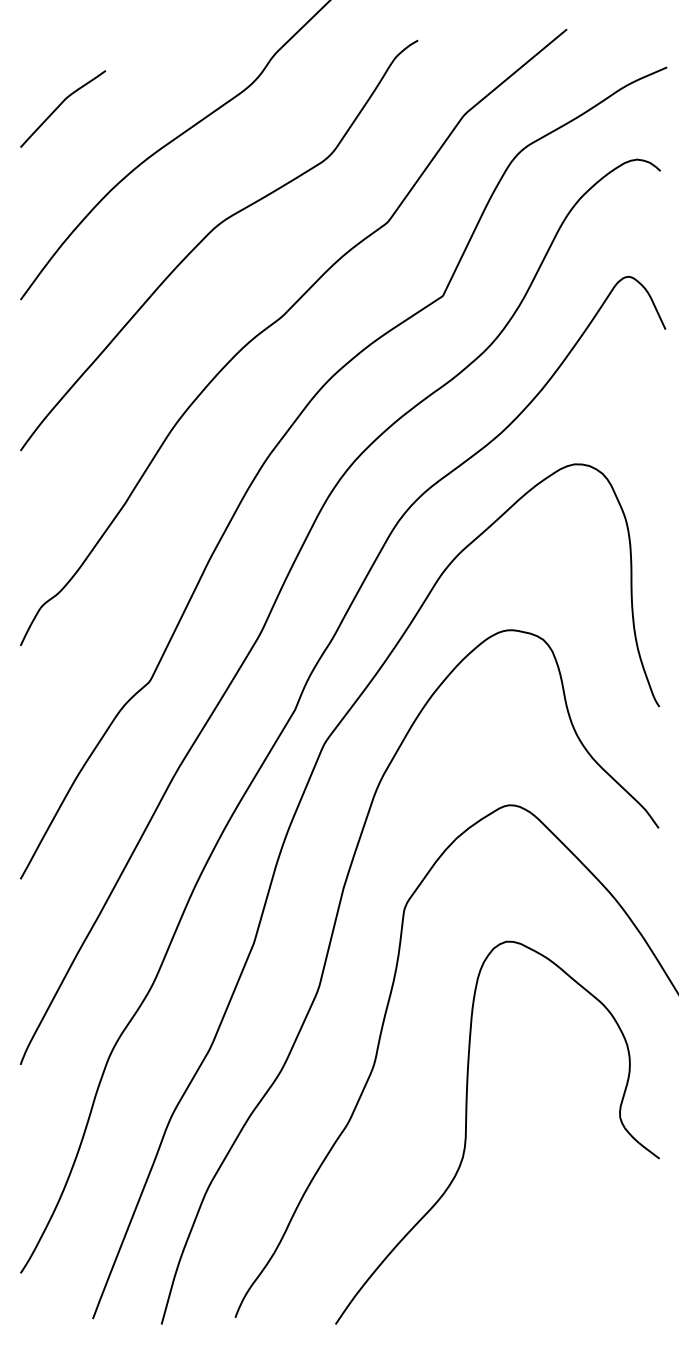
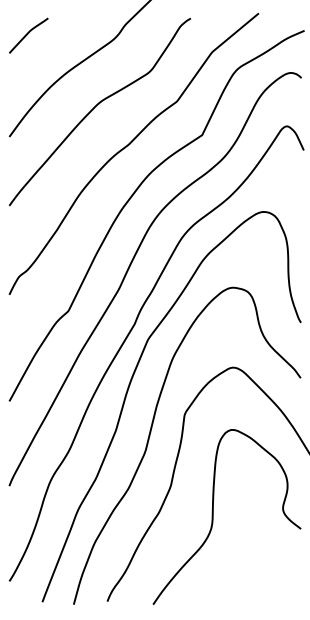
curve: (62, 106) -> (28, 34), moved

